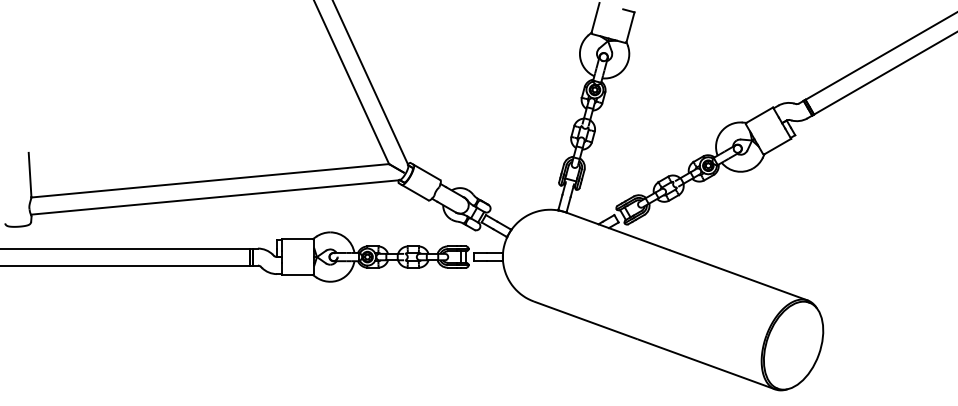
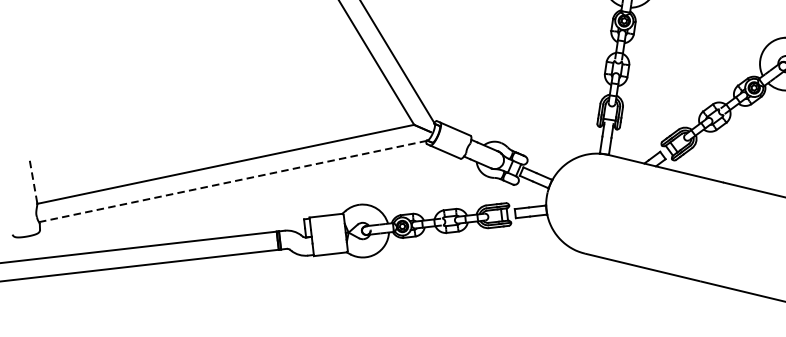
line: (30, 174) -> (33, 179), solid -> dashed
line: (215, 197) -> (233, 181), solid -> dashed

